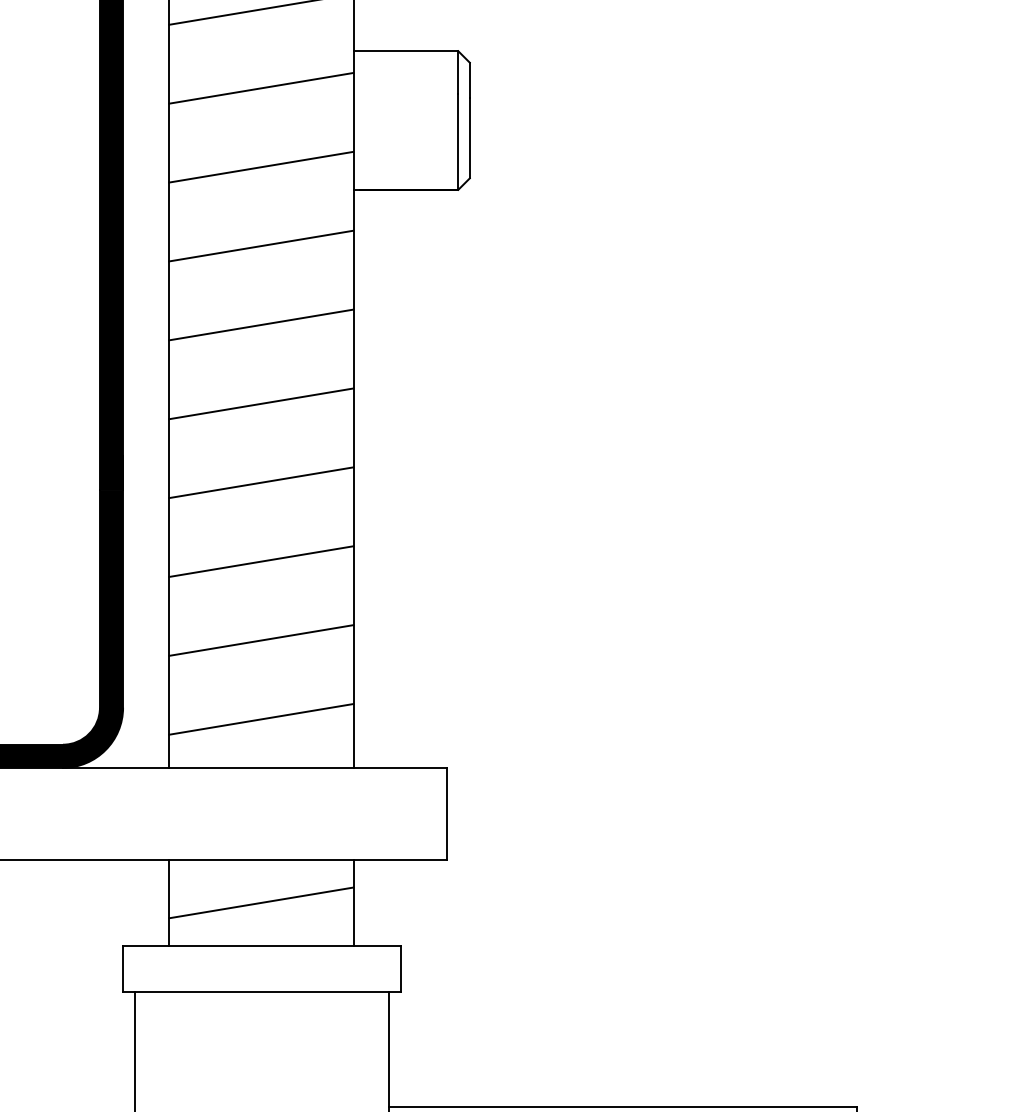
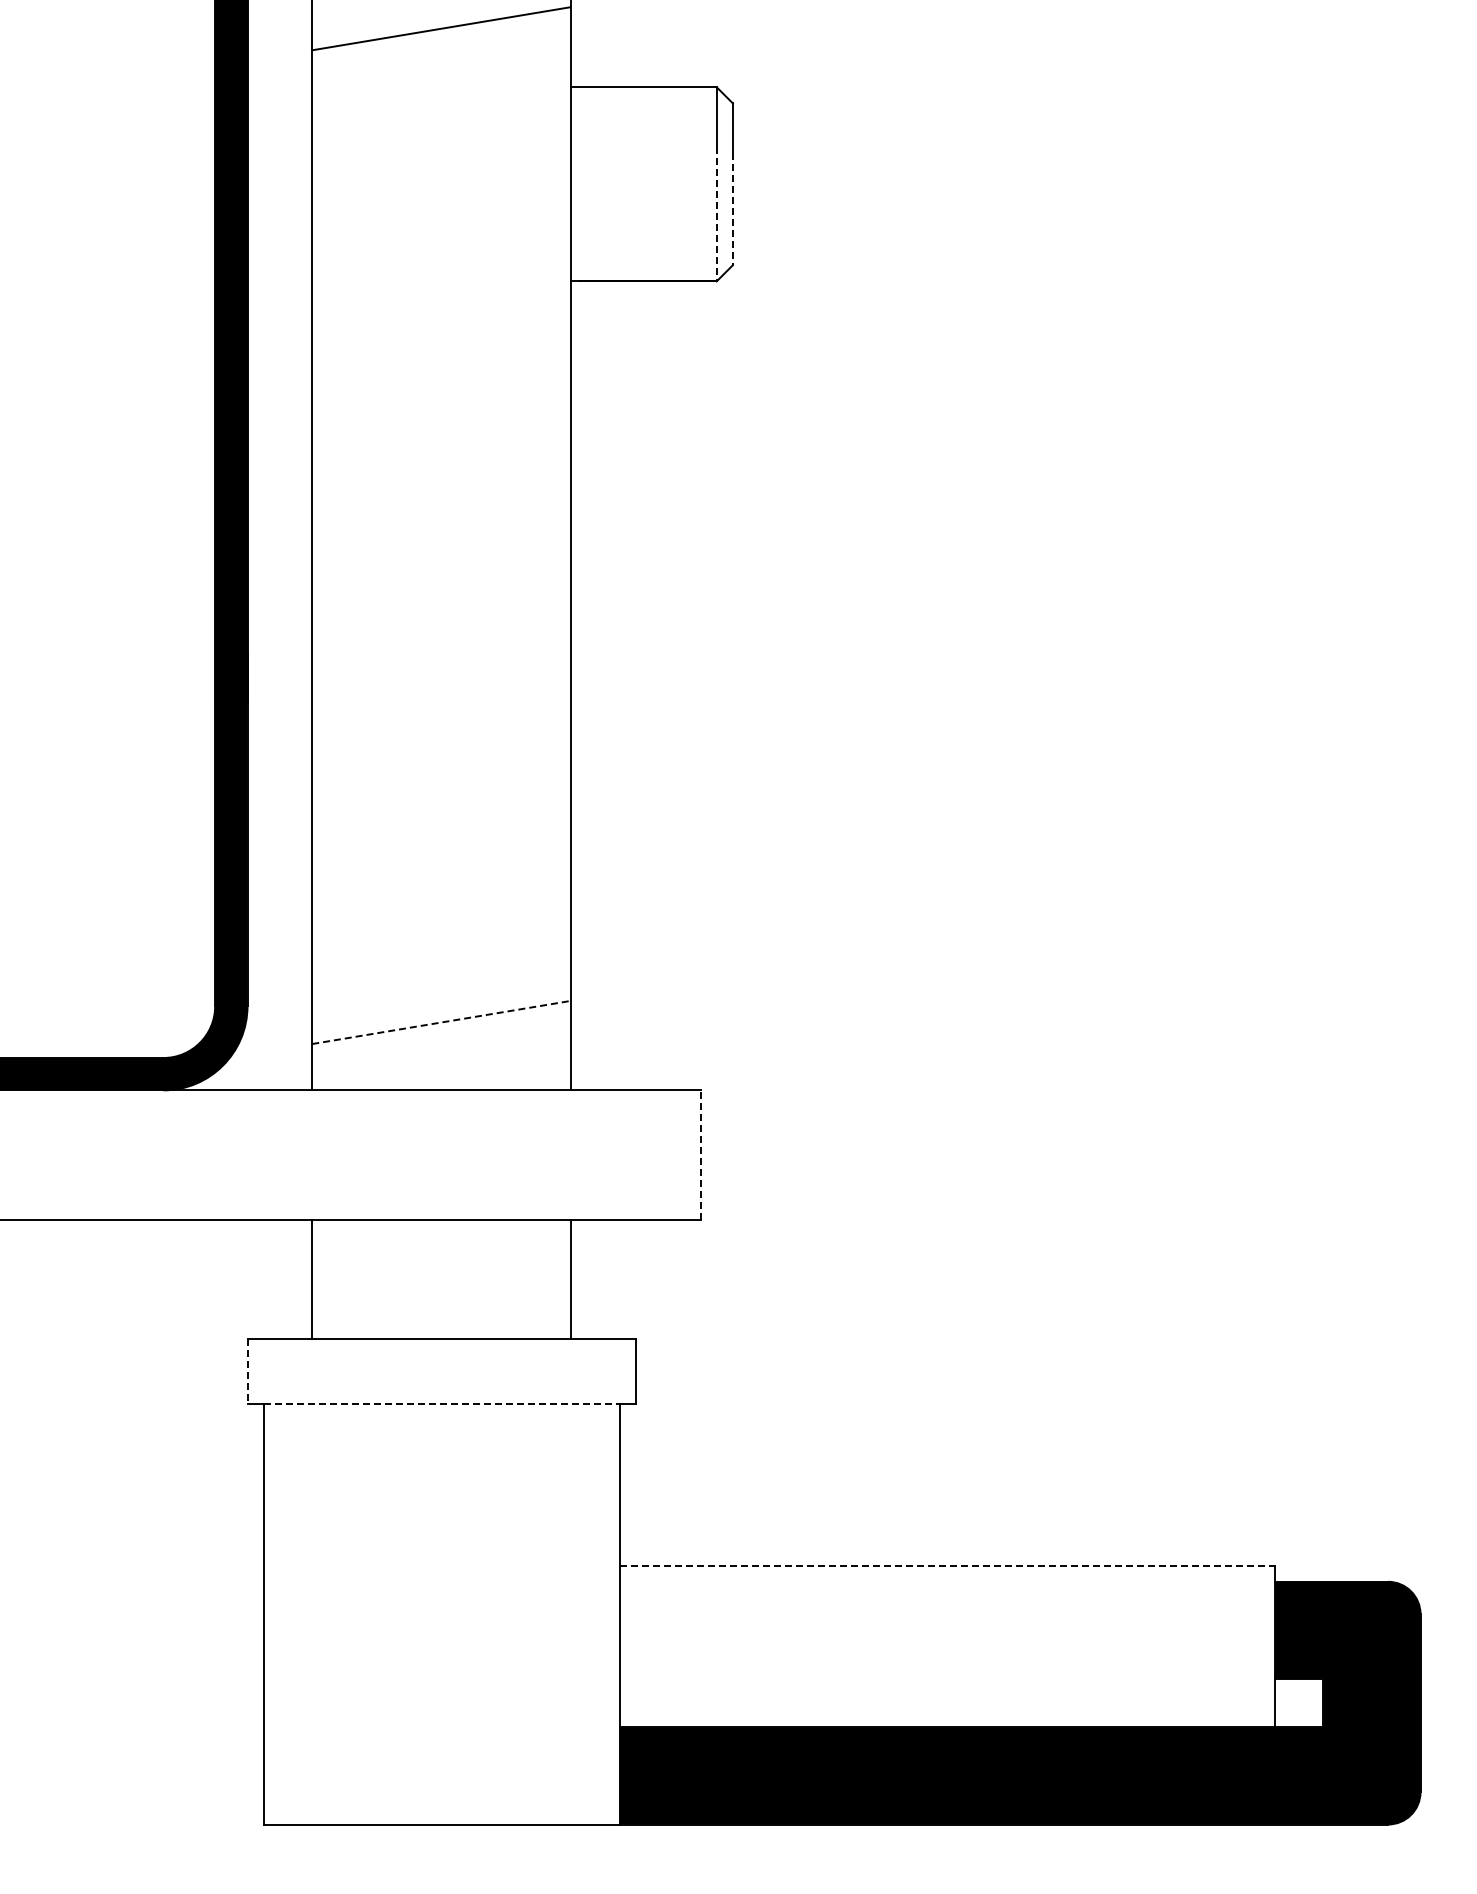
line: (260, 87) -> (440, 138), removed
line: (469, 138) -> (732, 209), solid -> dashed
line: (458, 142) -> (716, 214), solid -> dashed
line: (260, 167) -> (440, 249), removed
line: (260, 245) -> (440, 359), removed
line: (260, 324) -> (440, 470), removed
line: (260, 403) -> (440, 580), removed
line: (260, 482) -> (440, 690), removed
line: (260, 561) -> (440, 801), removed
line: (260, 640) -> (440, 911), removed
line: (261, 719) -> (441, 1022), solid -> dashed
line: (446, 814) -> (700, 1155), solid -> dashed
line: (260, 902) -> (440, 1278), removed
line: (123, 968) -> (247, 1371), solid -> dashed
line: (261, 991) -> (441, 1403), solid -> dashed
line: (623, 1107) -> (947, 1565), solid -> dashed

